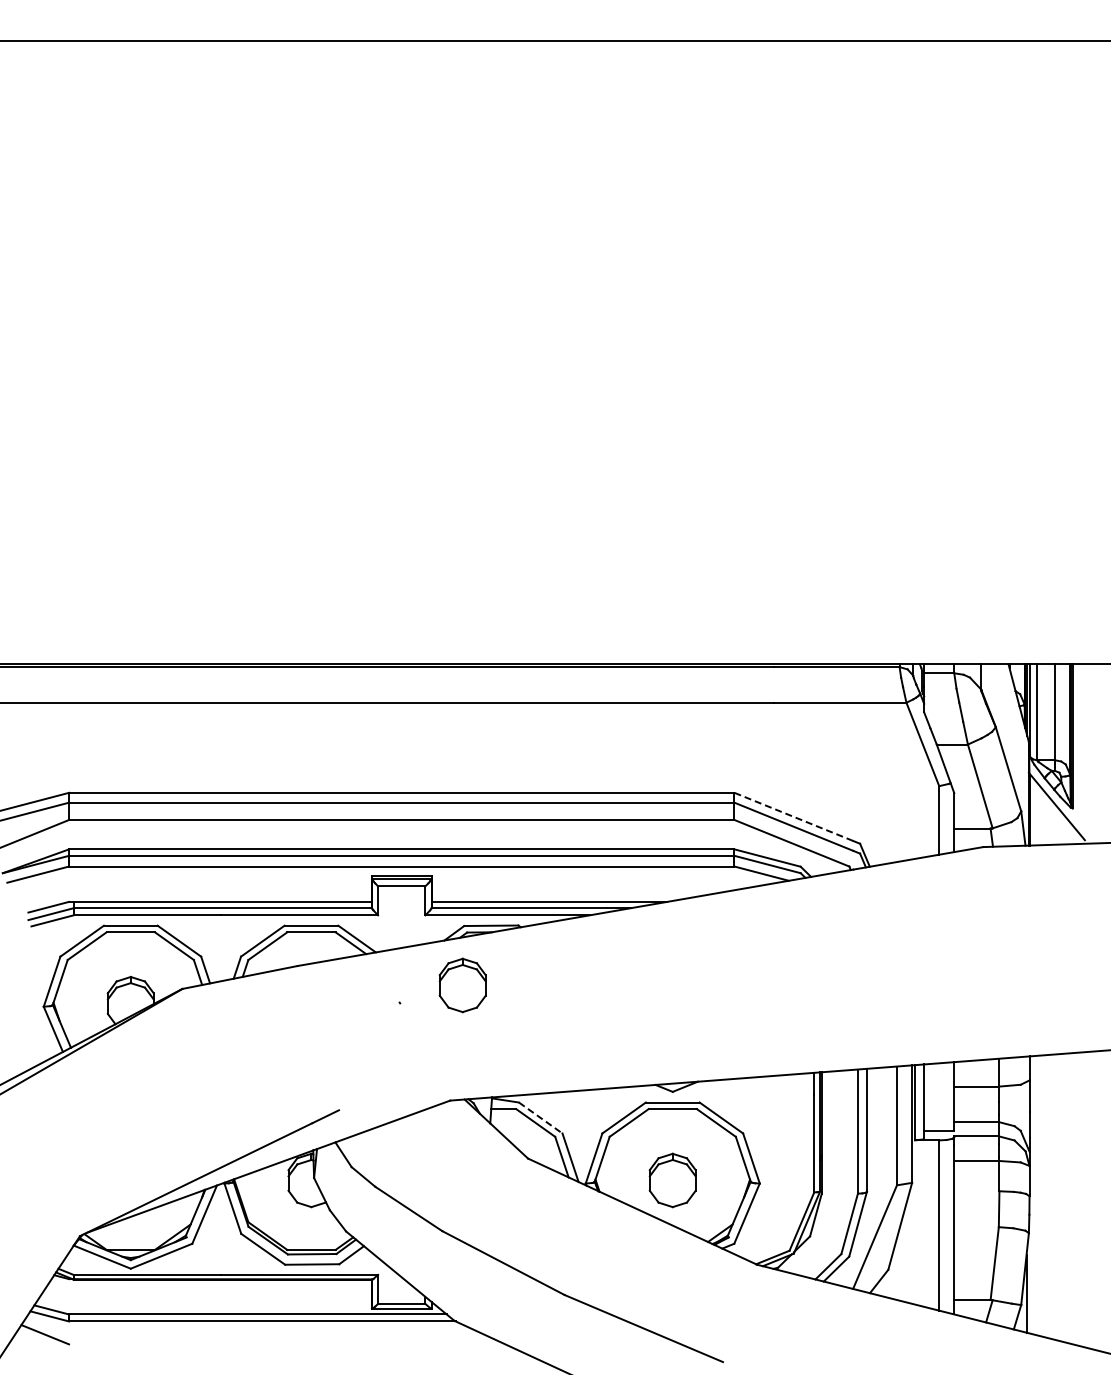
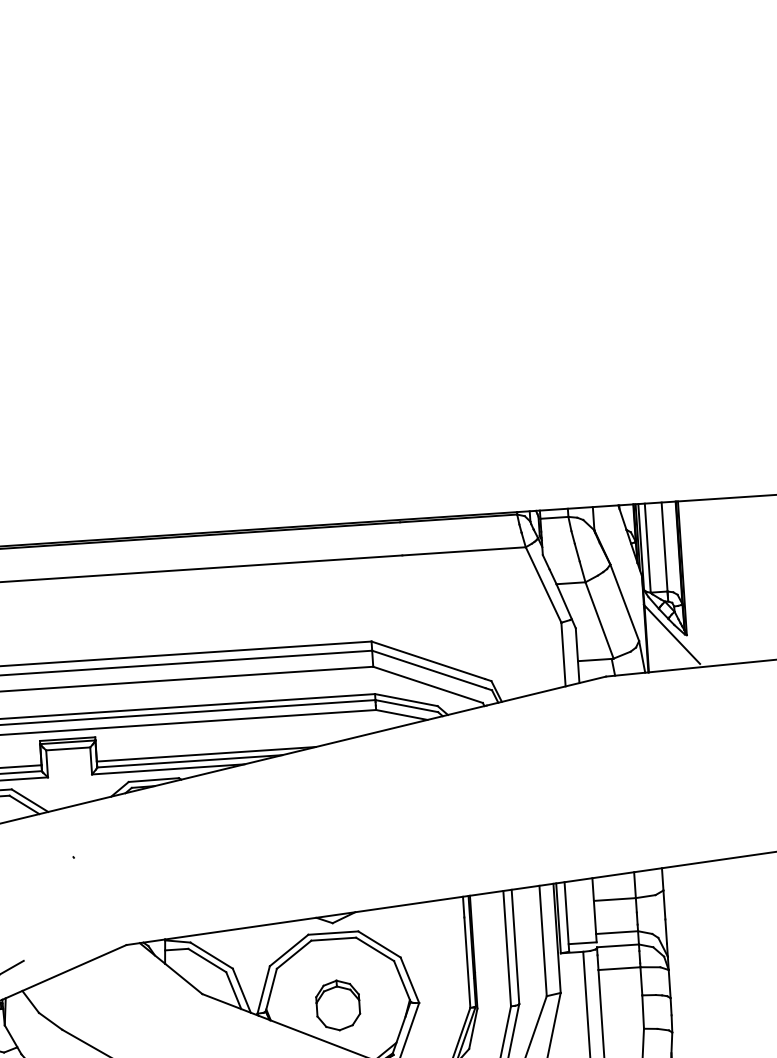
line: (794, 817) -> (428, 660), dashed -> solid
part: (462, 985) -> (130, 837), removed
line: (540, 1118) -> (211, 956), dashed -> solid

